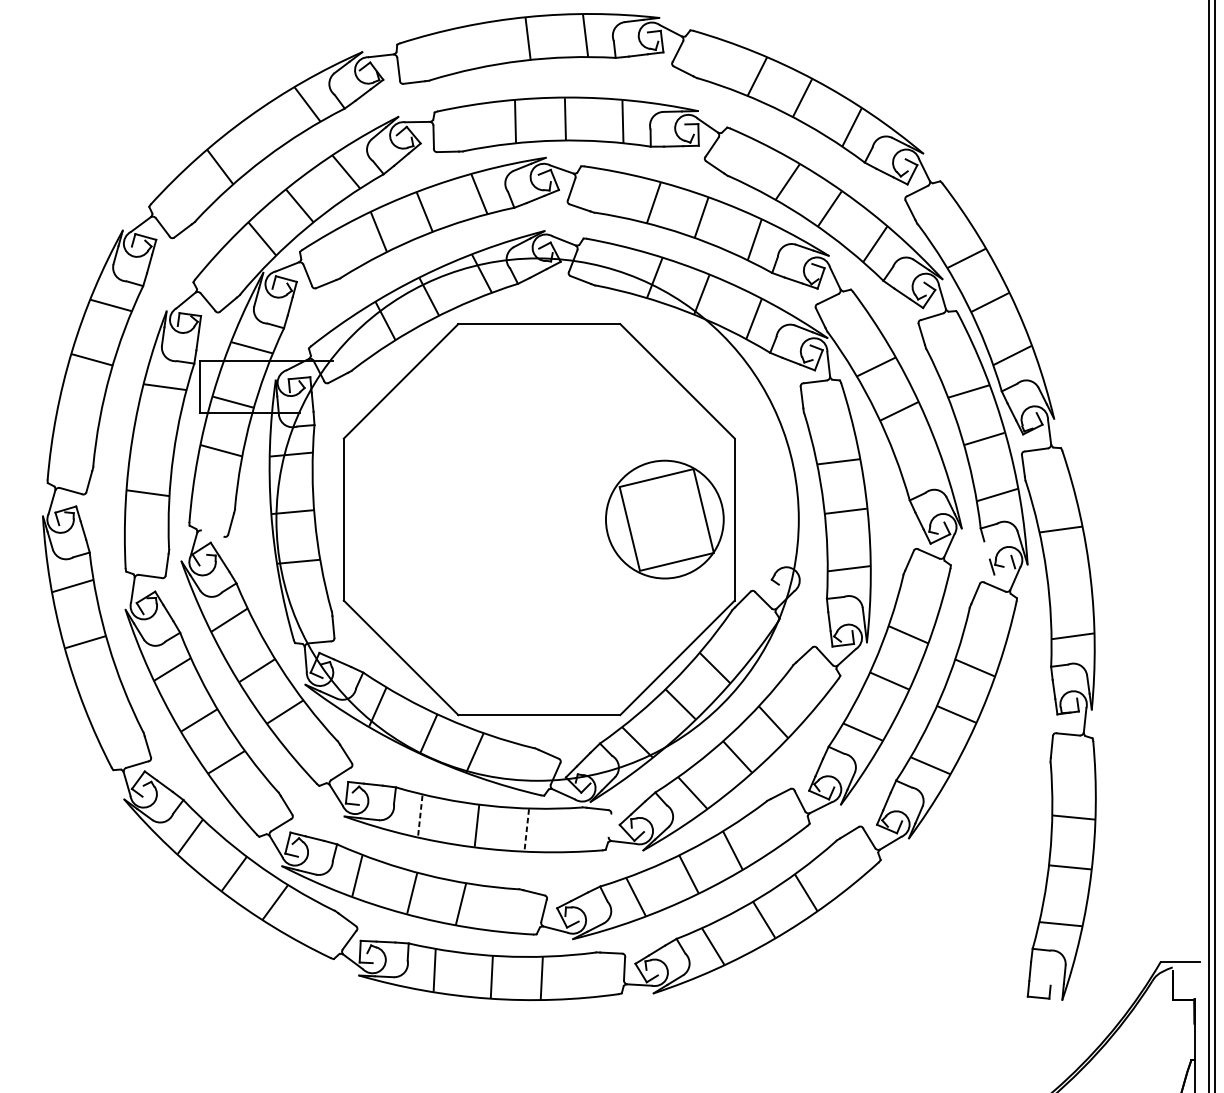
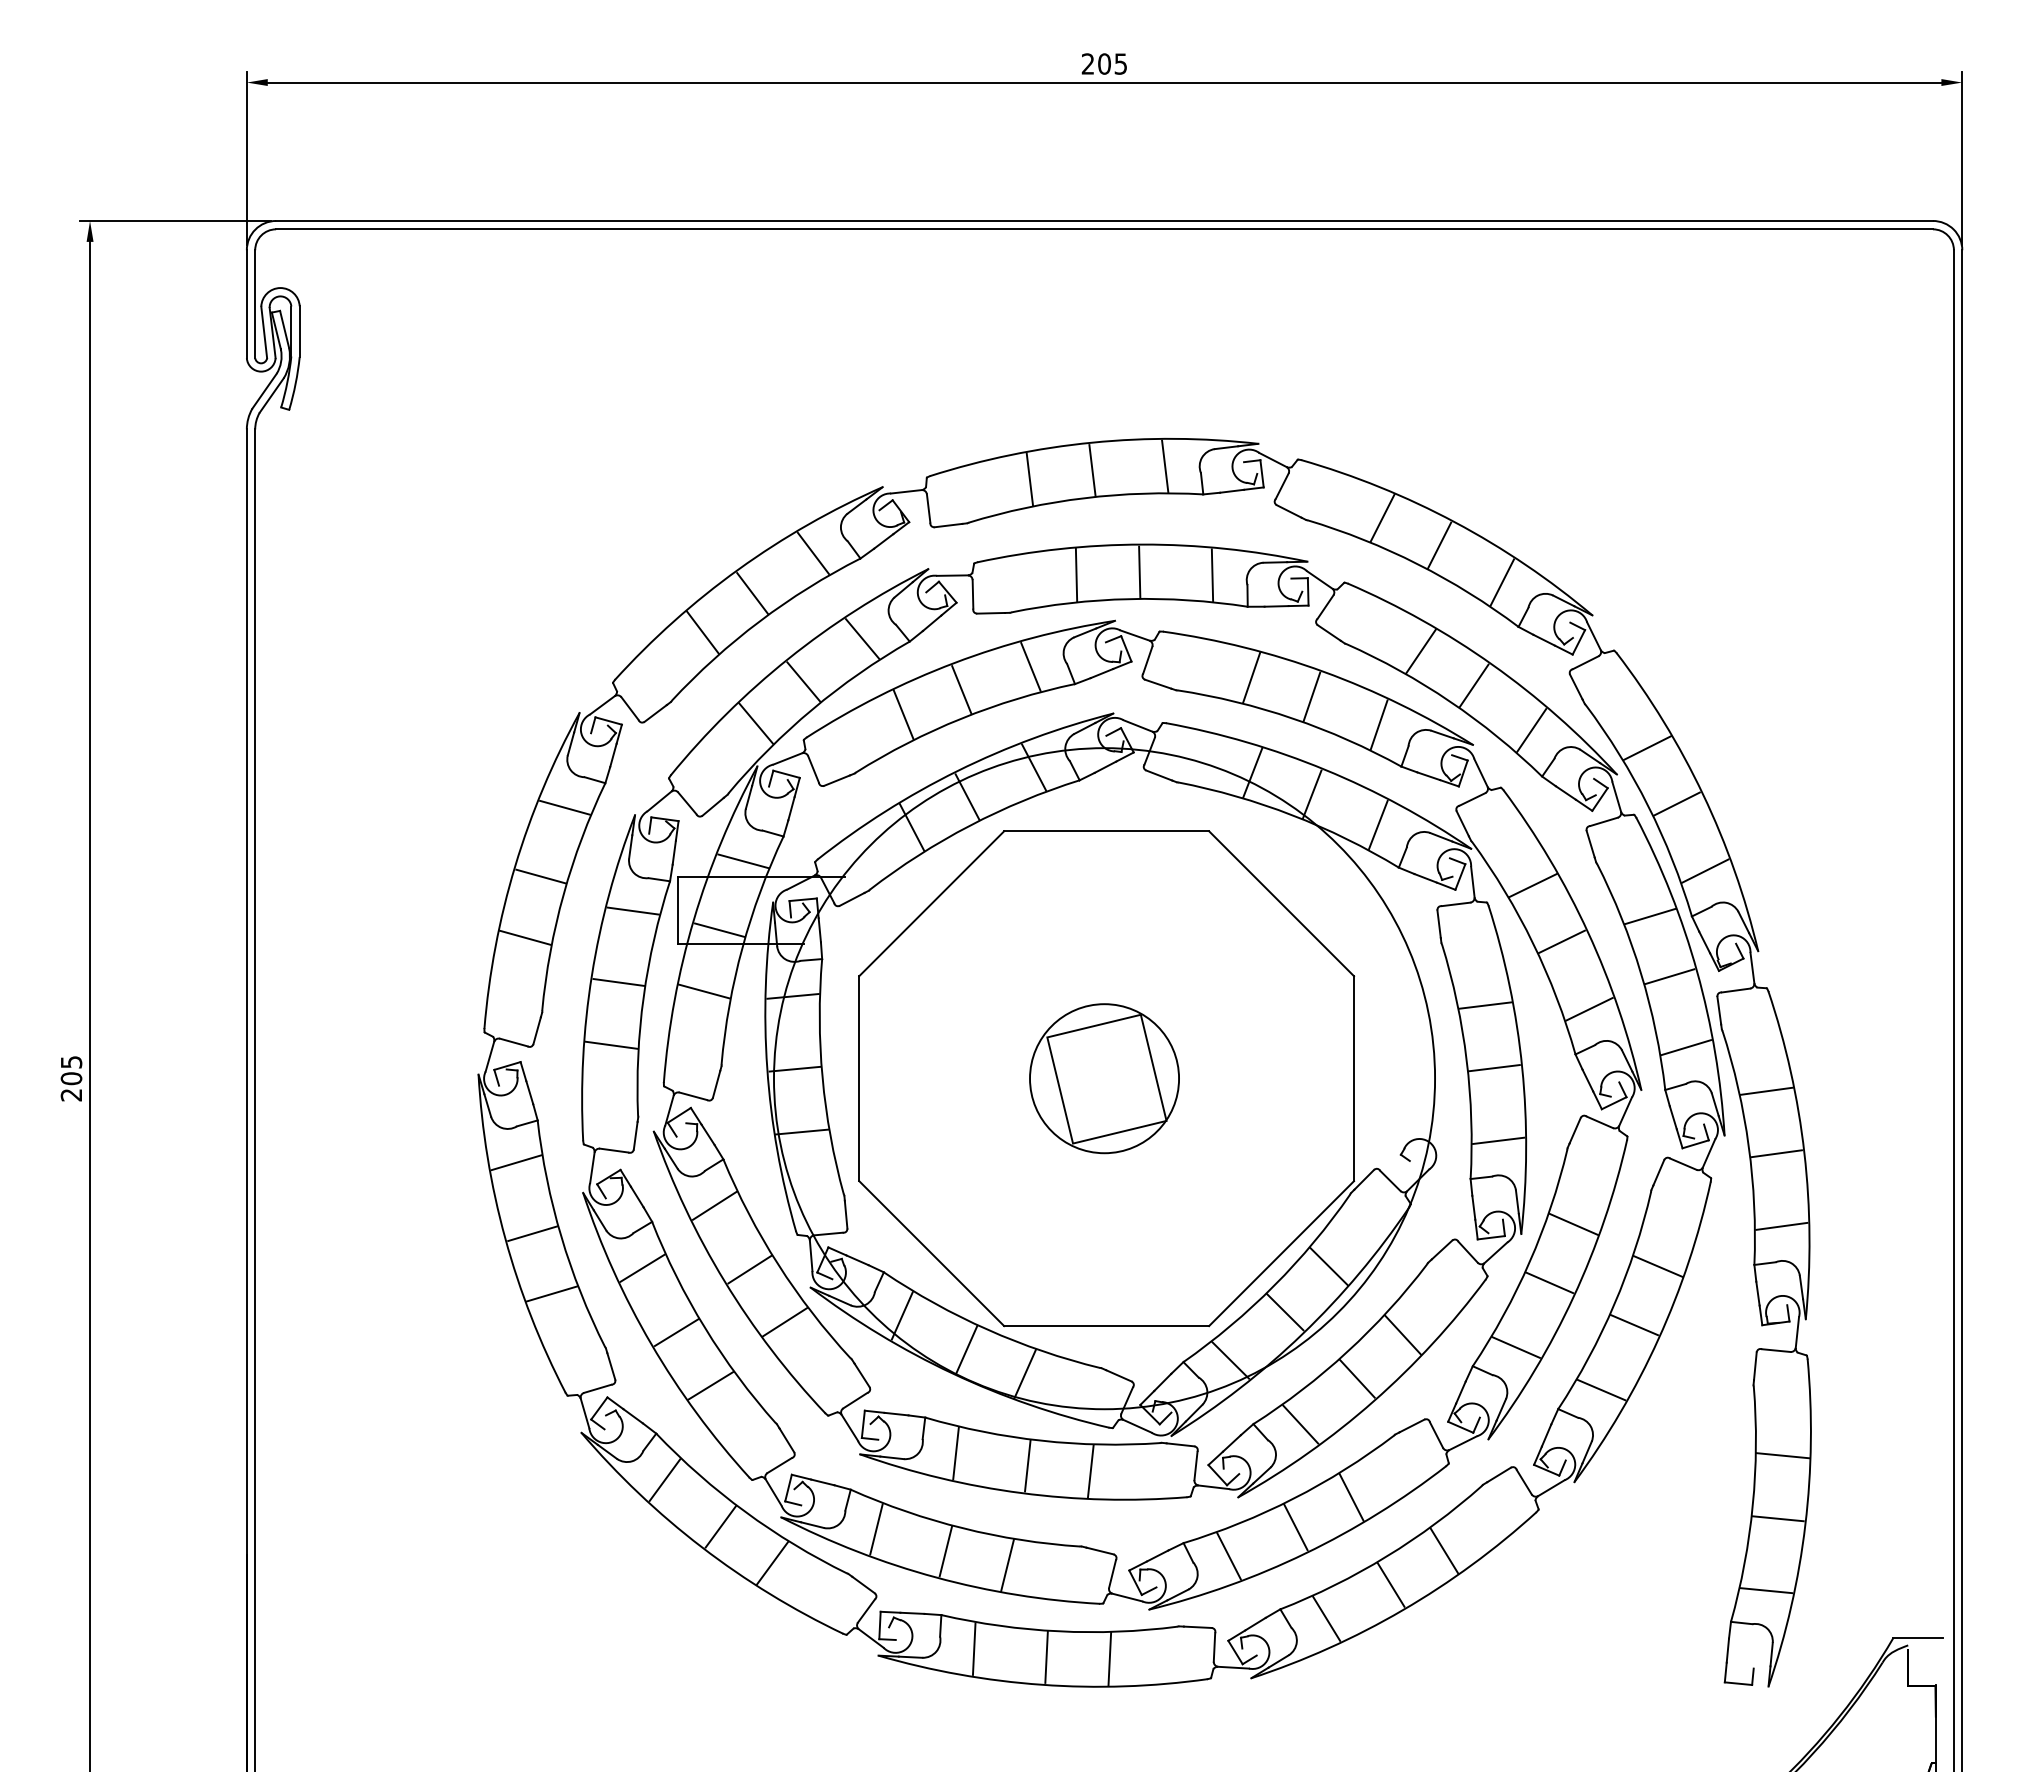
line: (478, 46) -> (1029, 479), added
line: (259, 136) -> (752, 593), added
line: (80, 408) -> (525, 937), added
line: (153, 443) -> (618, 982), added
line: (920, 464) -> (1589, 1008), added
part: (664, 519) -> (1104, 1078), moved
line: (212, 533) -> (693, 1096), added
line: (986, 550) -> (1672, 1117), added
line: (1004, 571) -> (1695, 1144), added
line: (1067, 578) -> (1775, 1153), added
line: (100, 689) -> (551, 1293), added
line: (420, 815) -> (956, 1453), dashed -> solid
line: (609, 825) -> (1195, 1465), added
line: (526, 830) -> (1090, 1471), dashed -> solid

